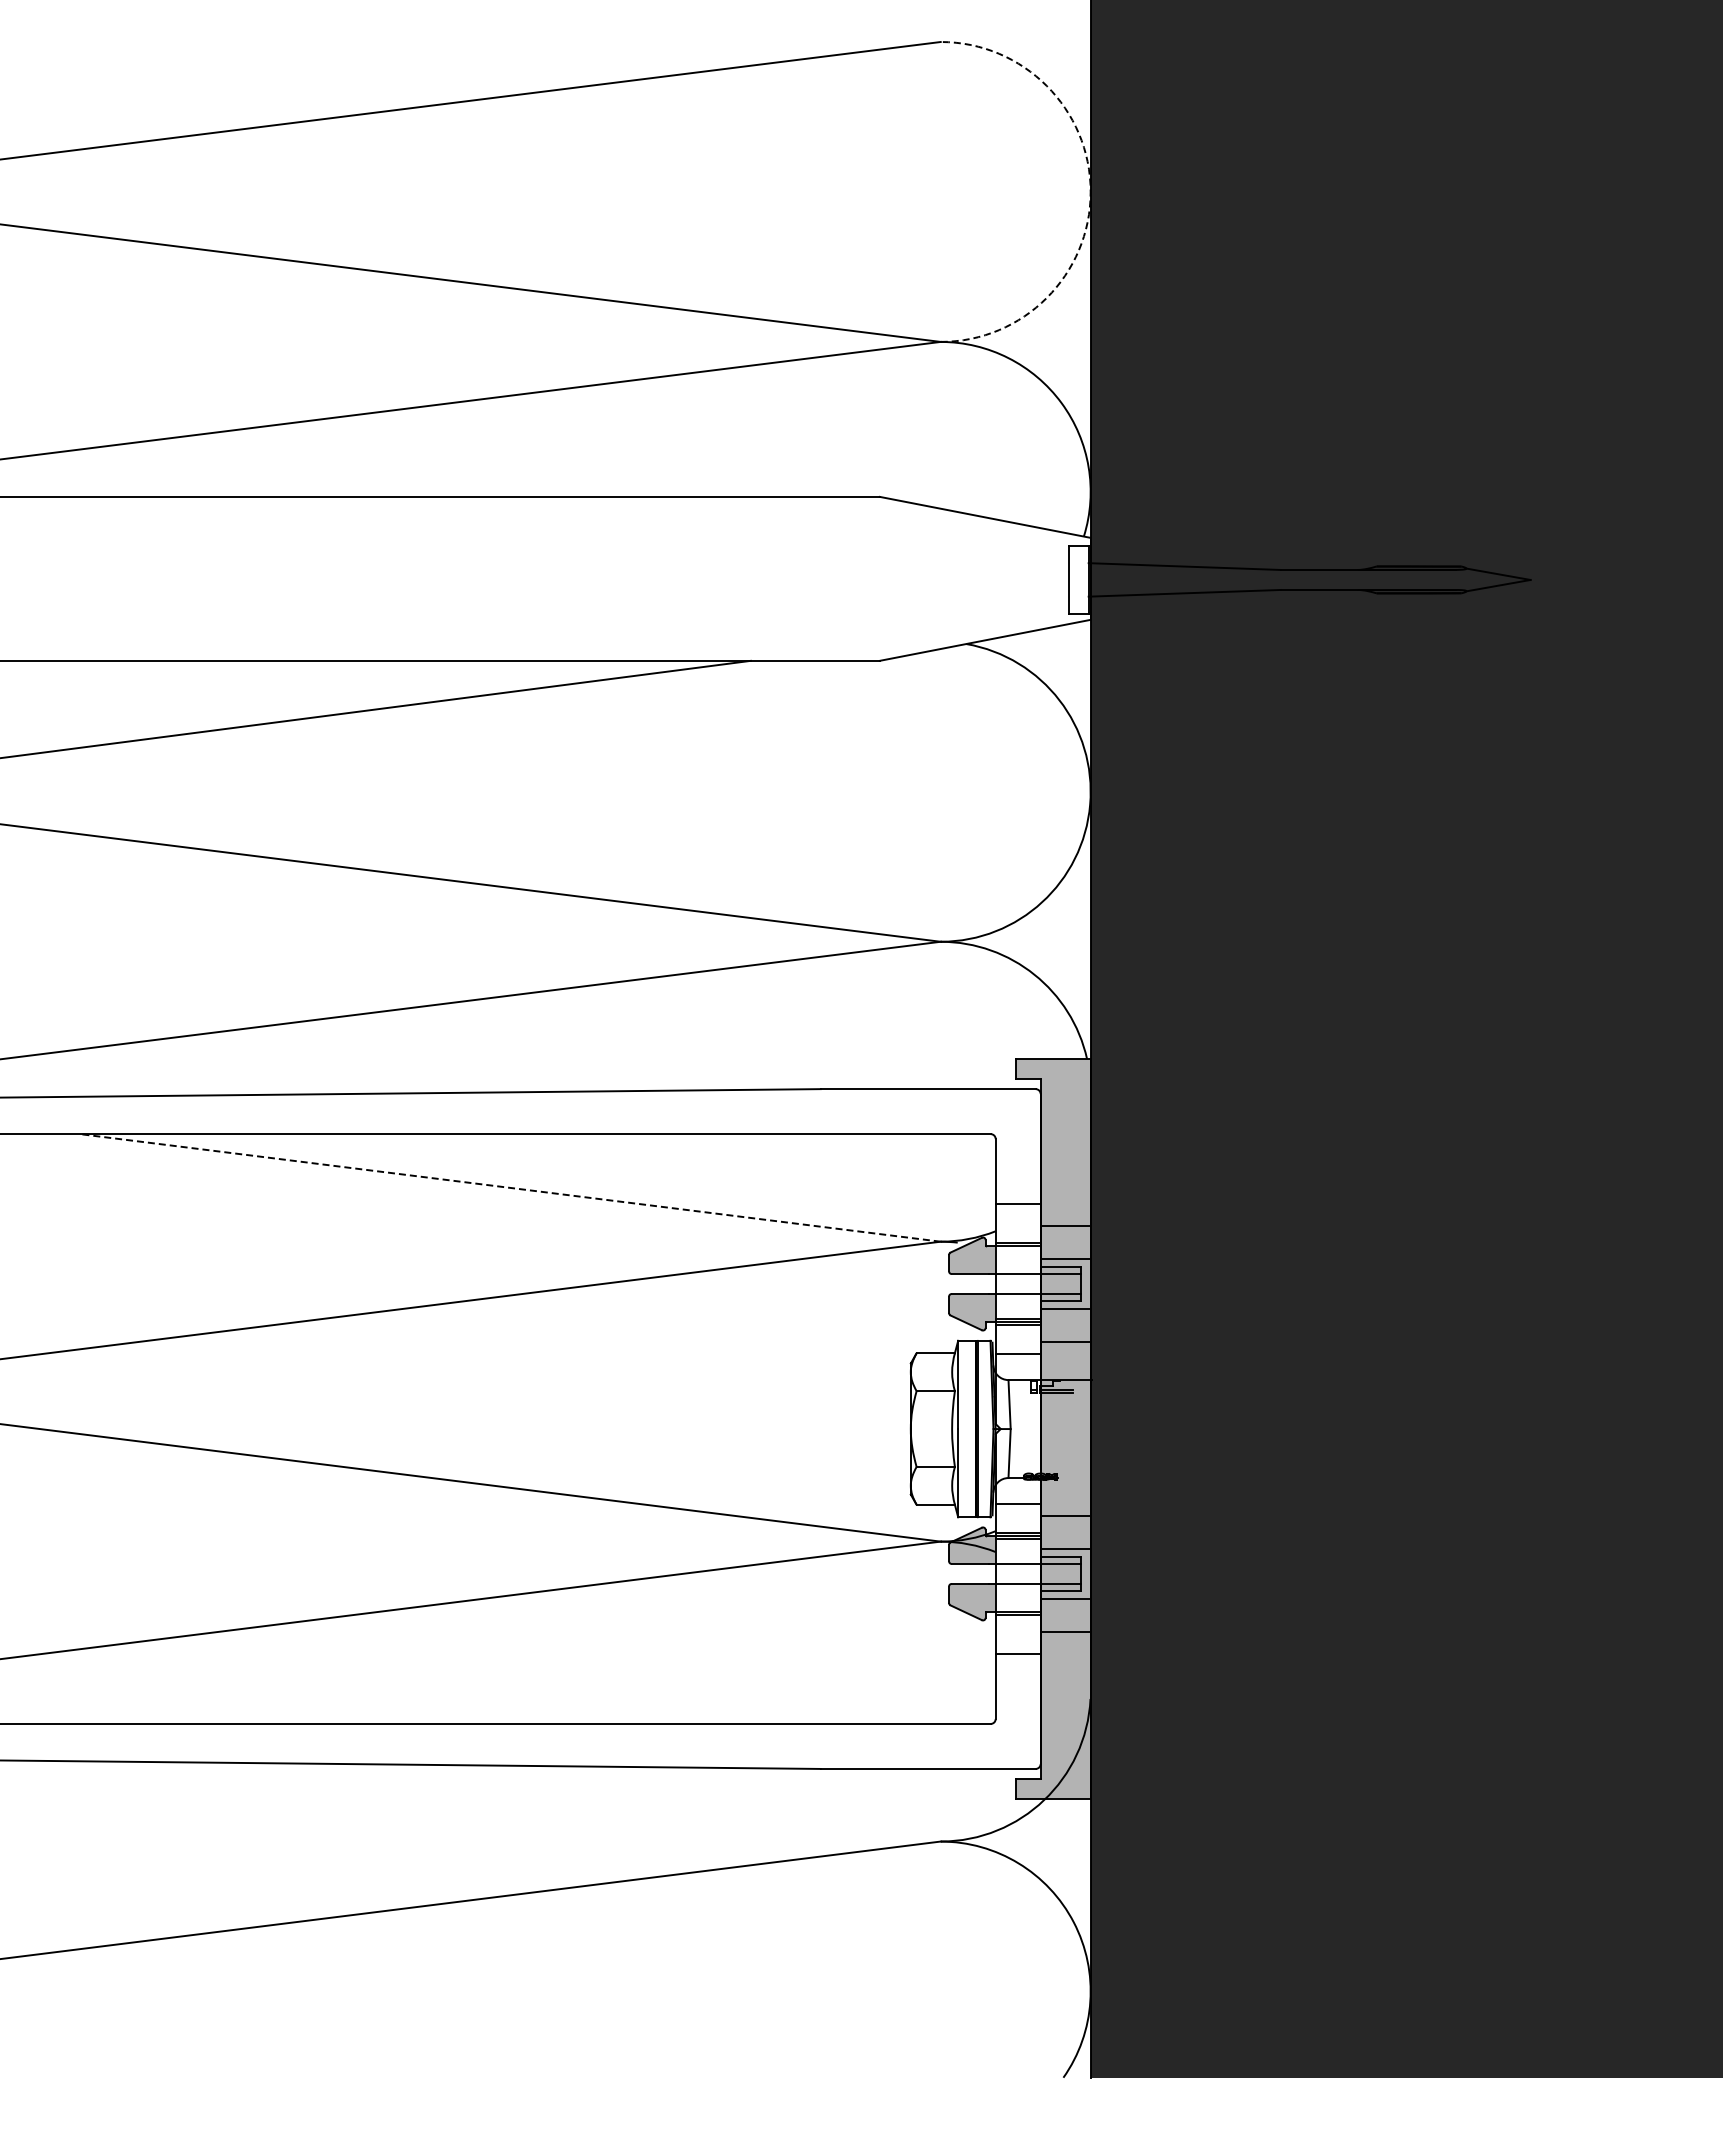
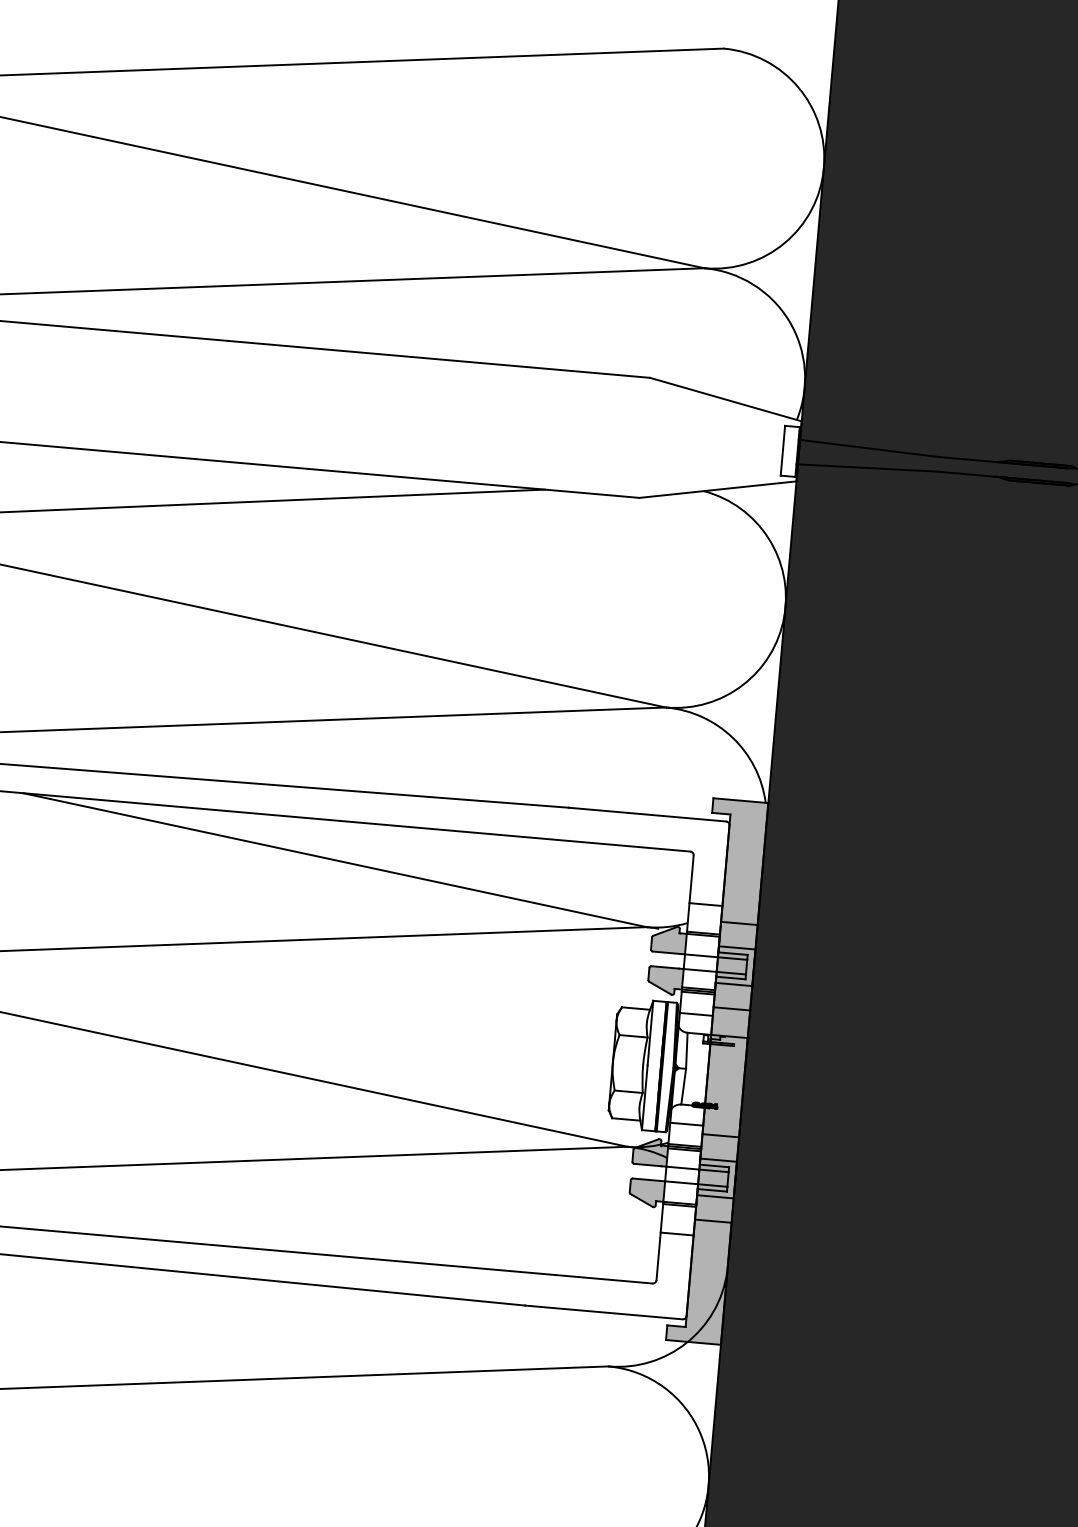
arc: (1090, 191) -> (823, 167), dashed -> solid
line: (510, 1187) -> (335, 859), dashed -> solid

